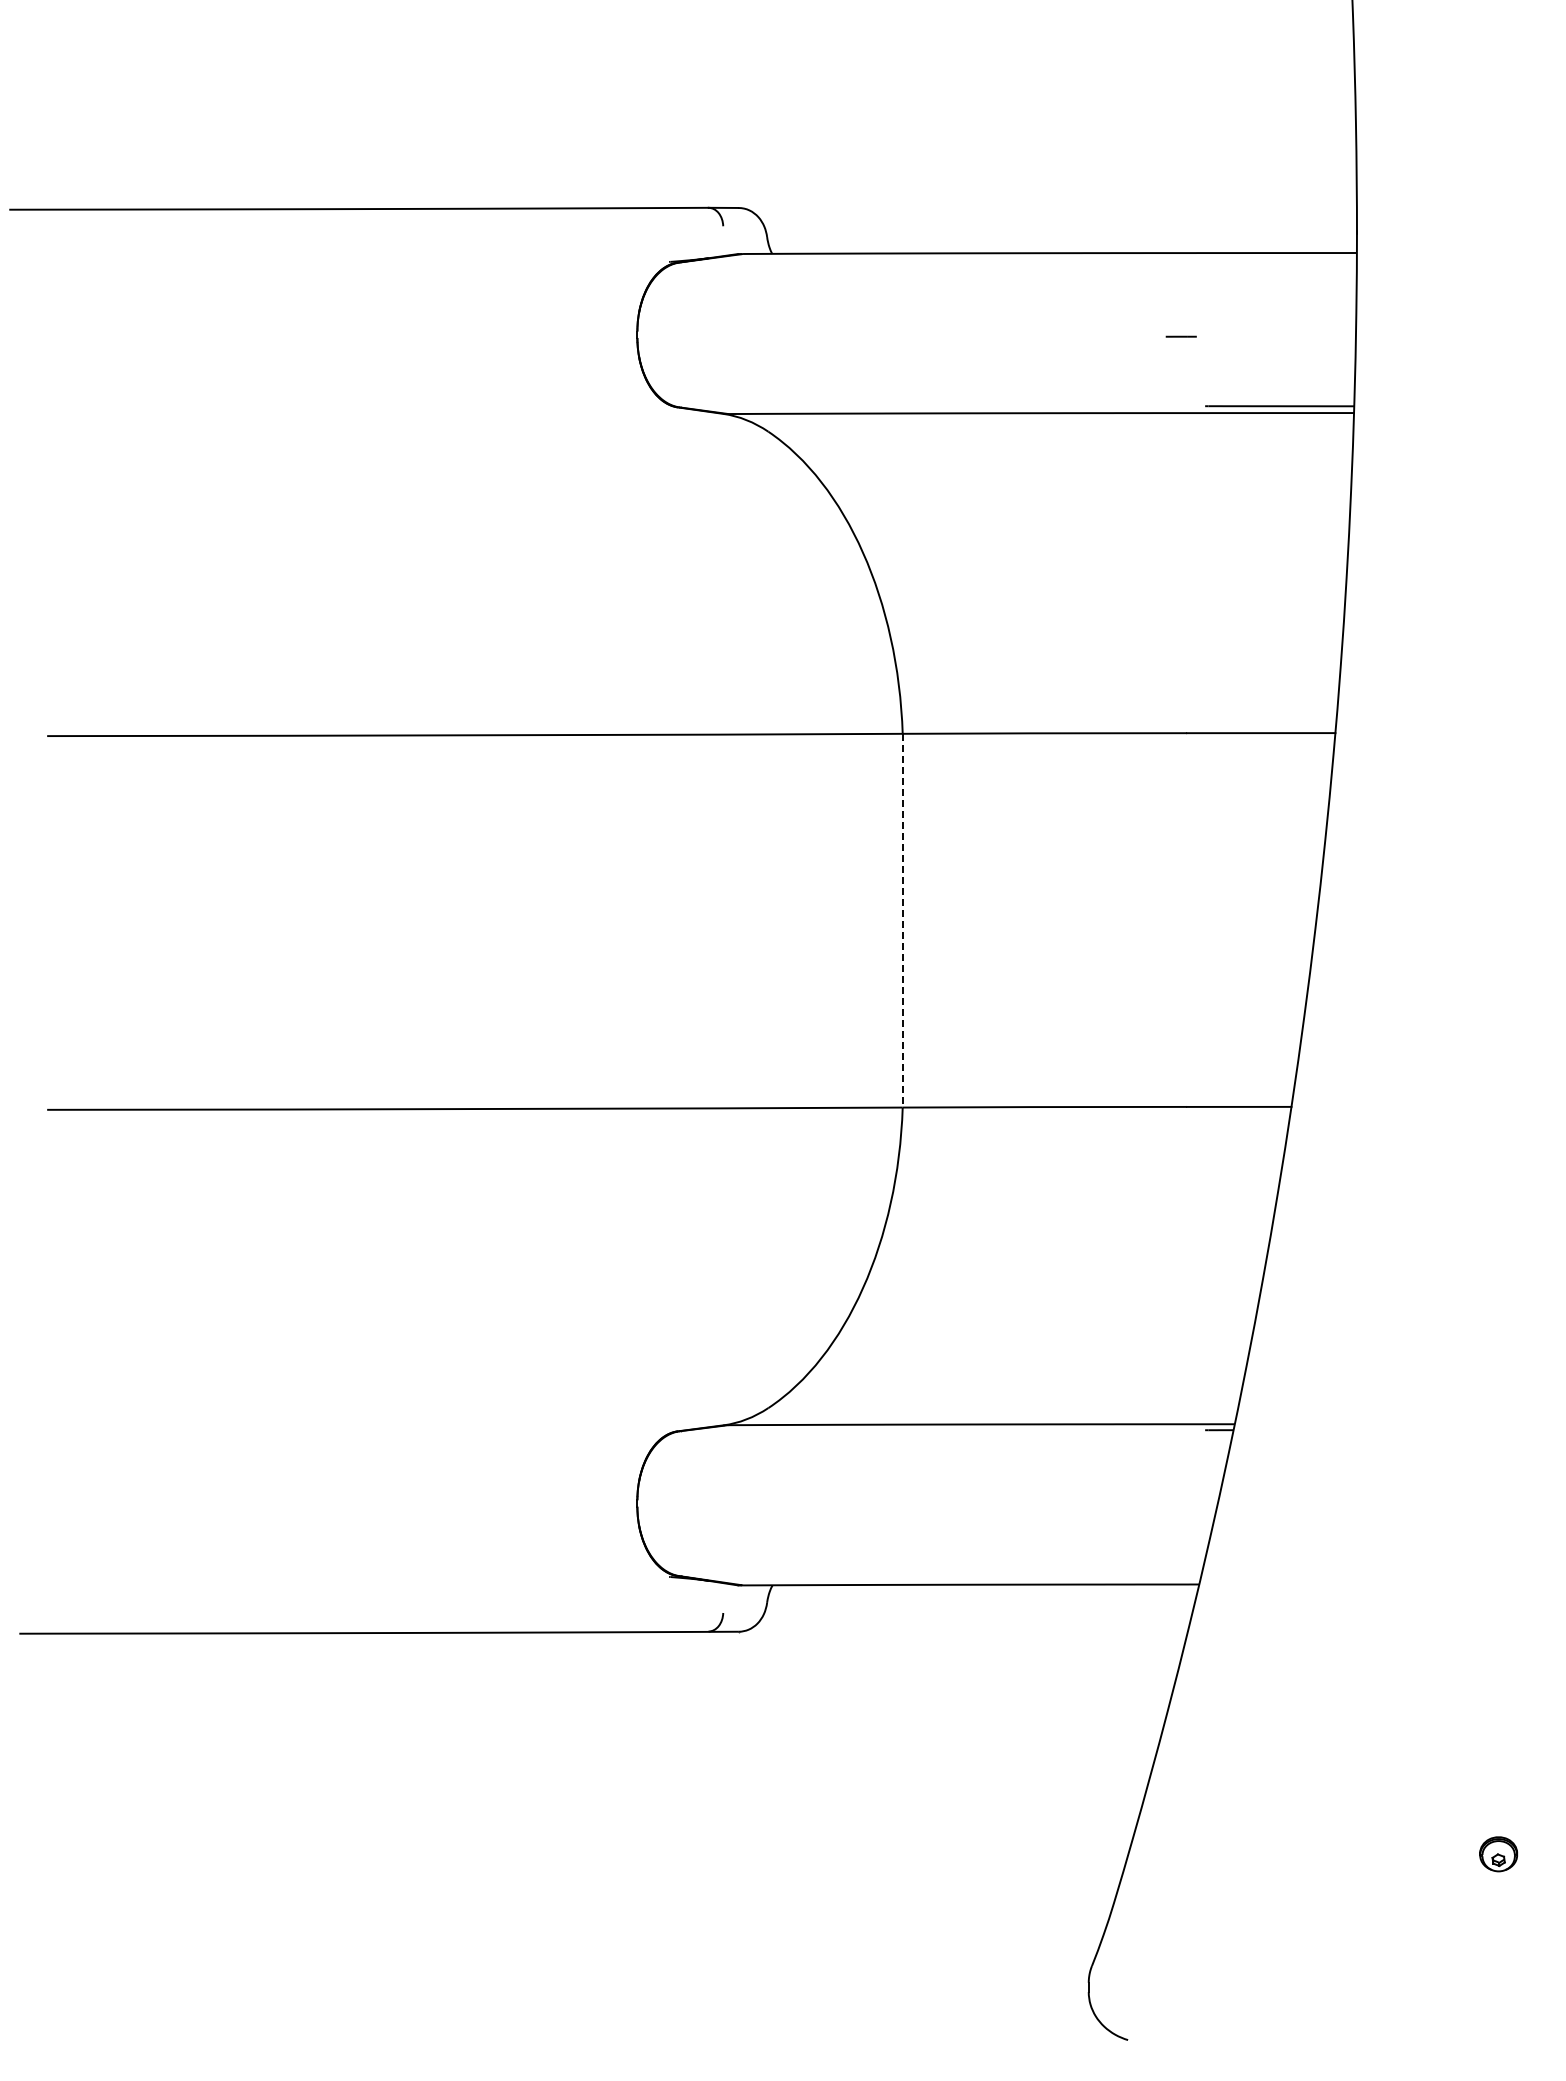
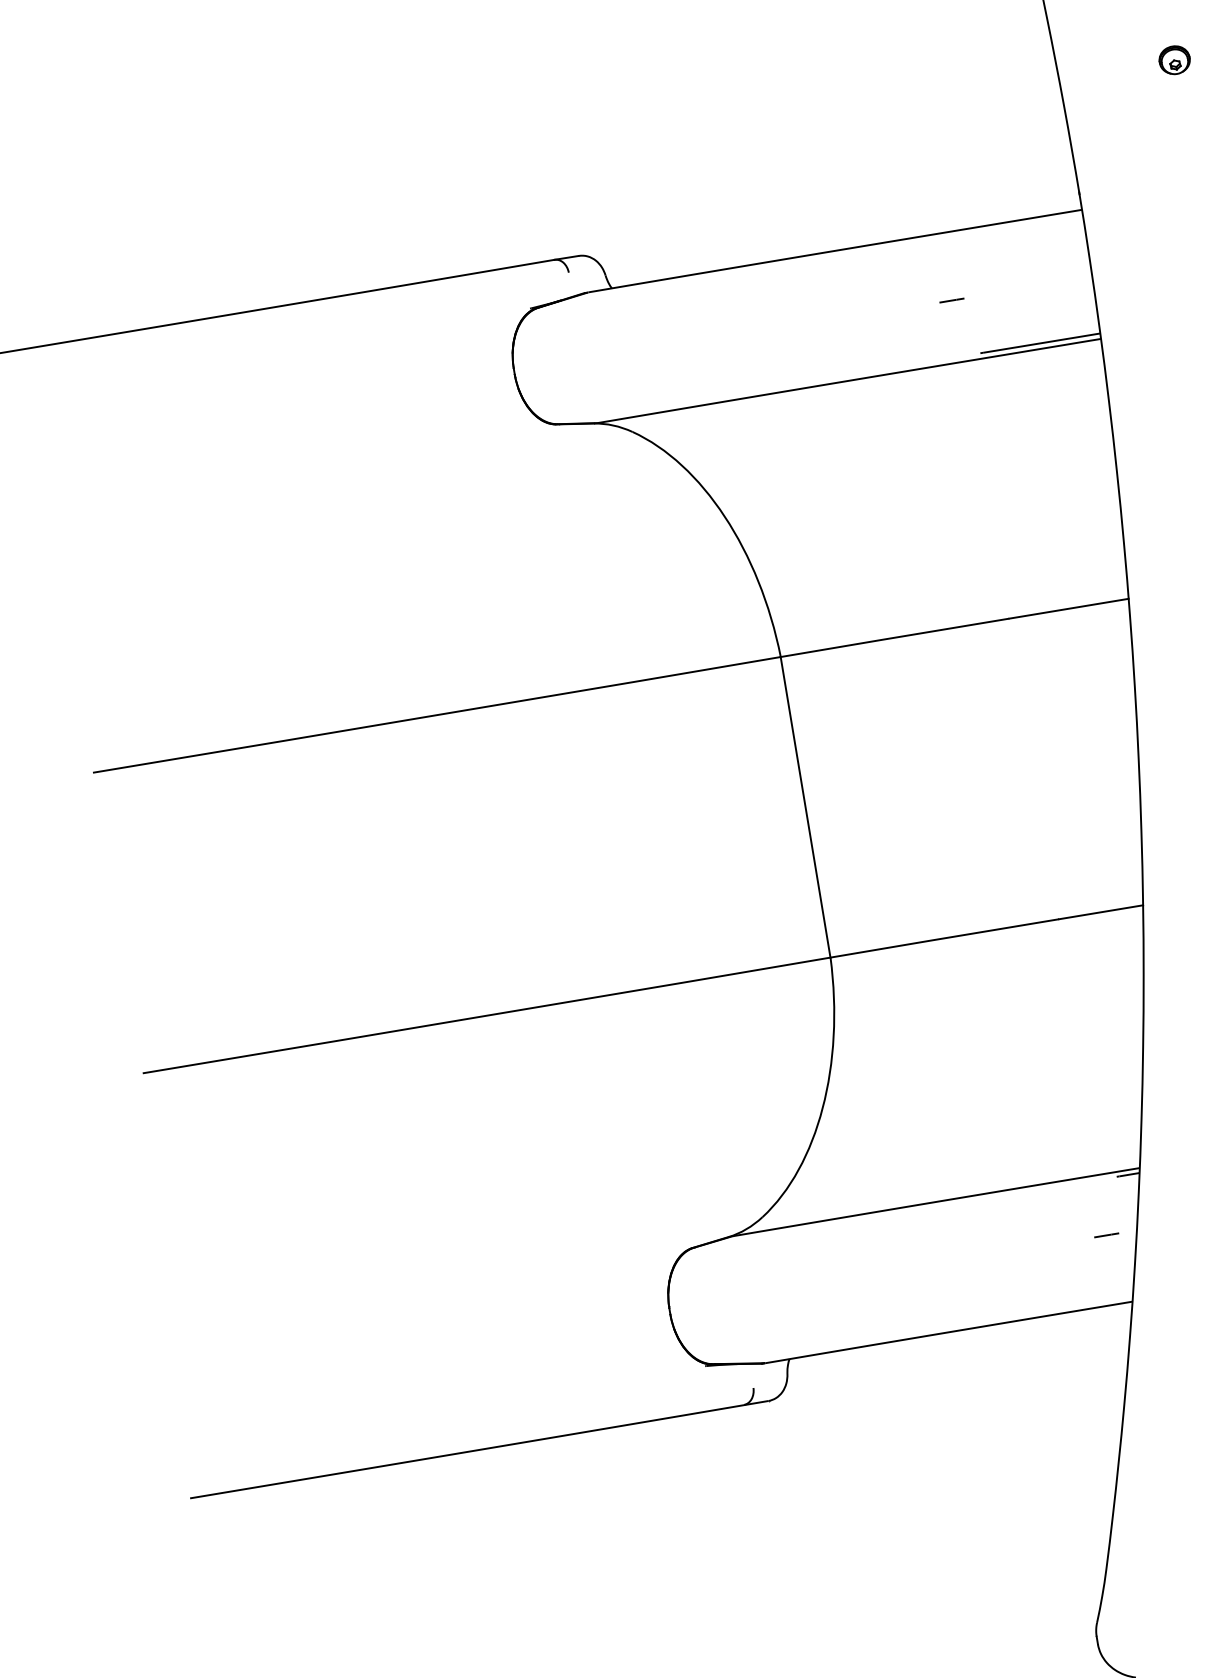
part: (1498, 90) -> (1174, 60), added
line: (902, 920) -> (805, 807), dashed -> solid
line: (1180, 1498) -> (1105, 1235), added

